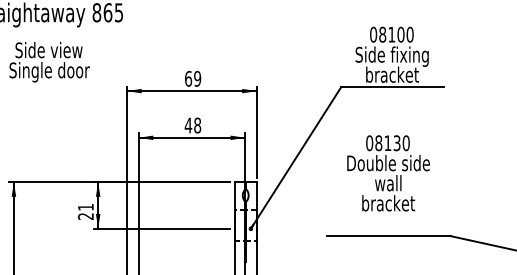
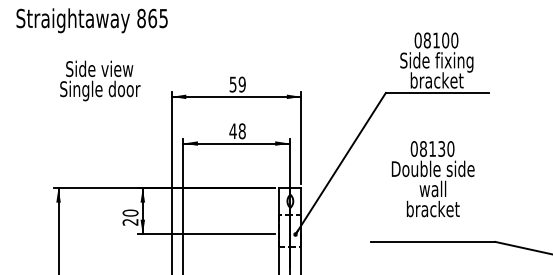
text: (49, 61) -> (100, 80), moved
text: (187, 78) -> (232, 84), 69 -> 59
text: (85, 206) -> (130, 212), 21 -> 20

